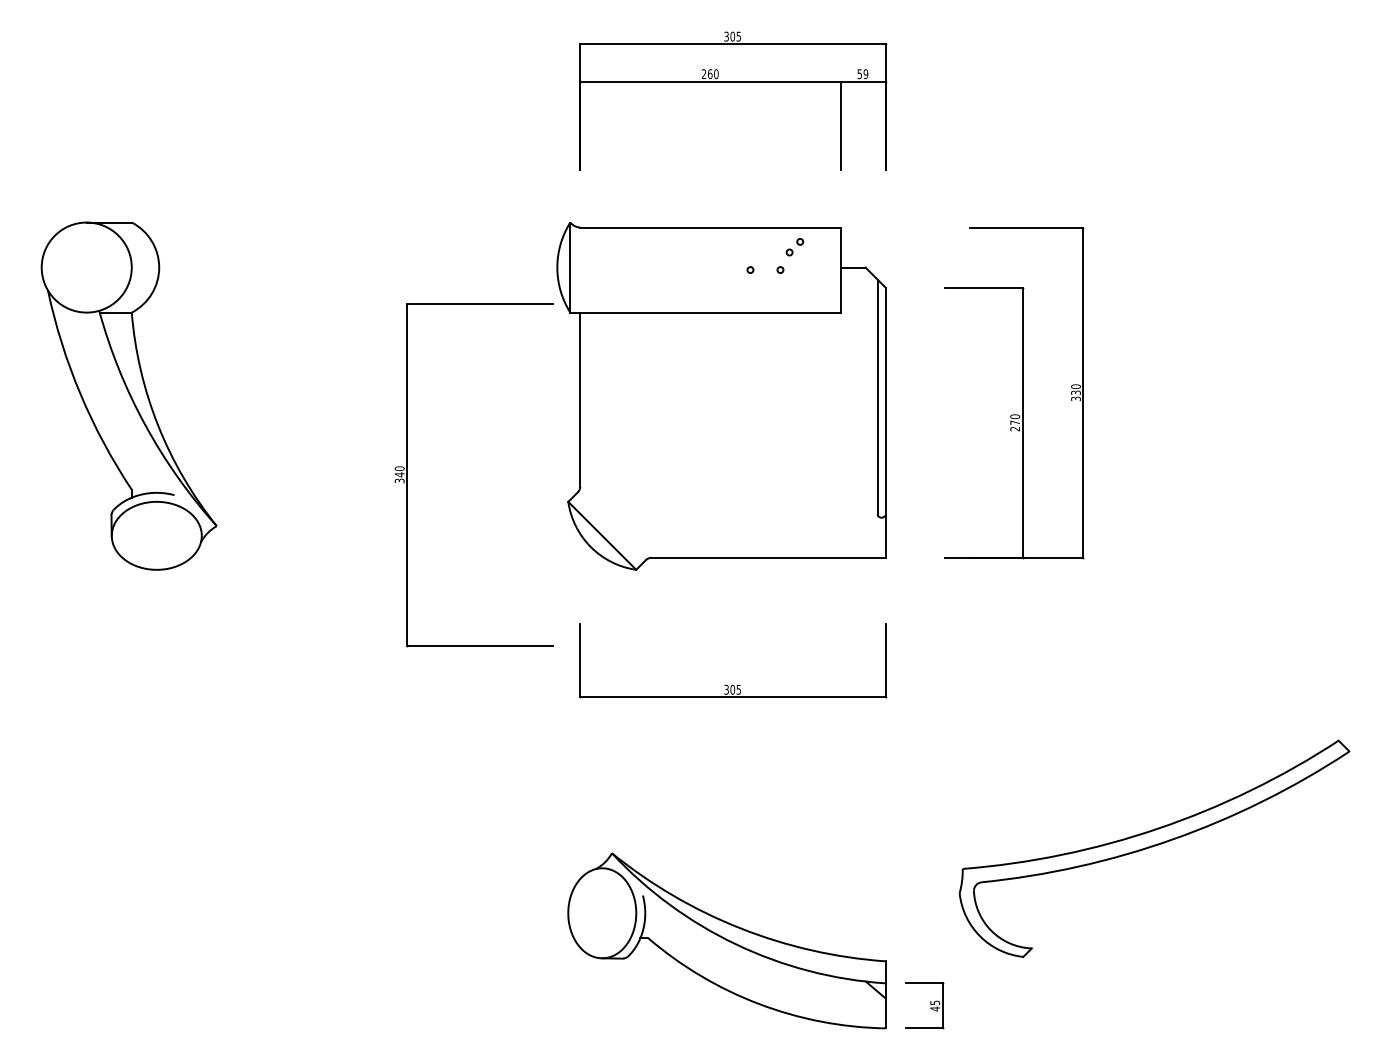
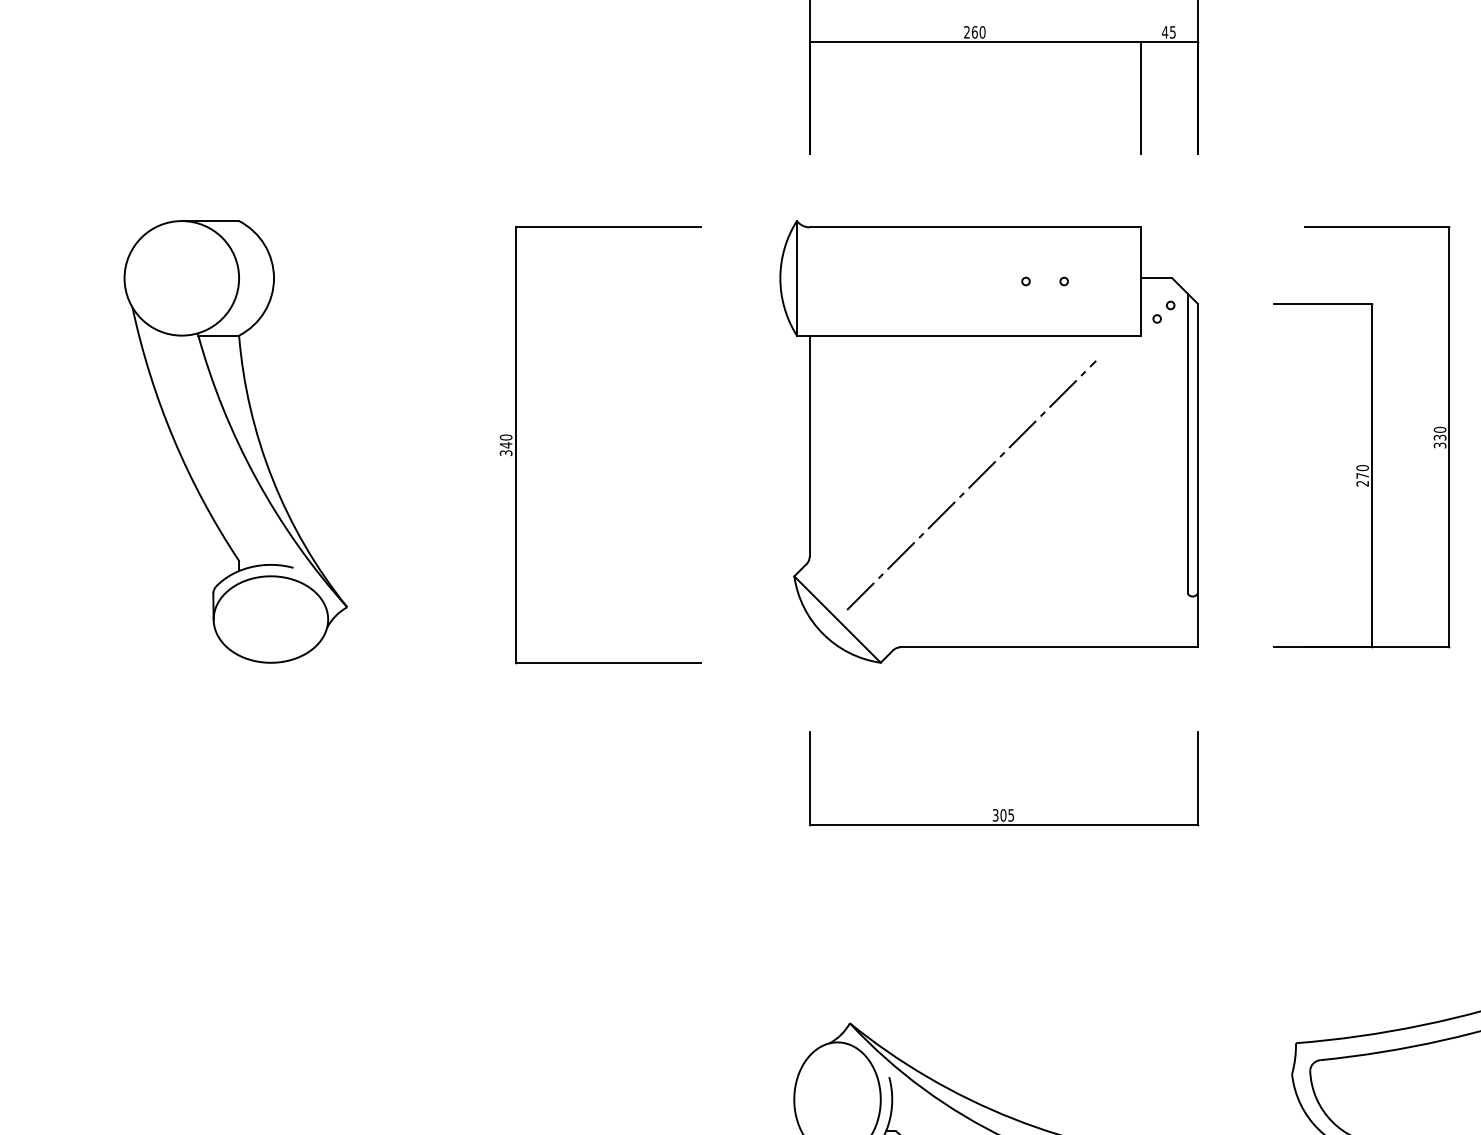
text: (862, 74) -> (1168, 32), 59 -> 45
part: (794, 247) -> (1163, 312), moved
line: (707, 430) -> (971, 485), added
part: (407, 475) -> (516, 446), moved

